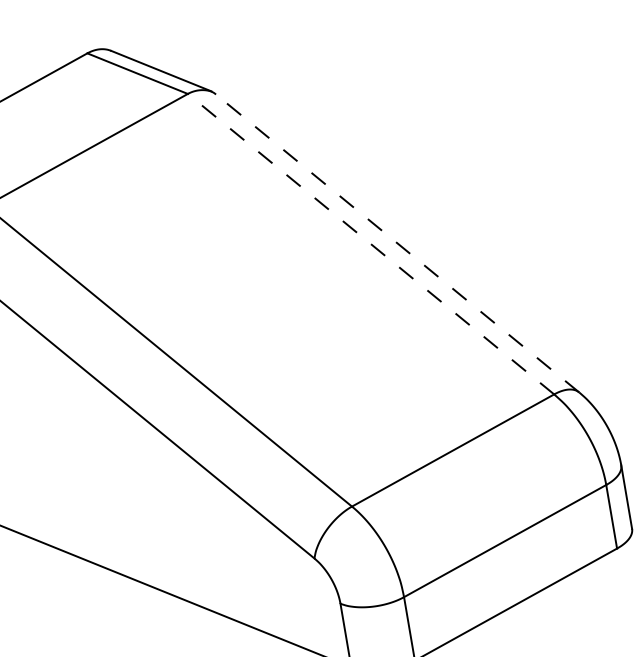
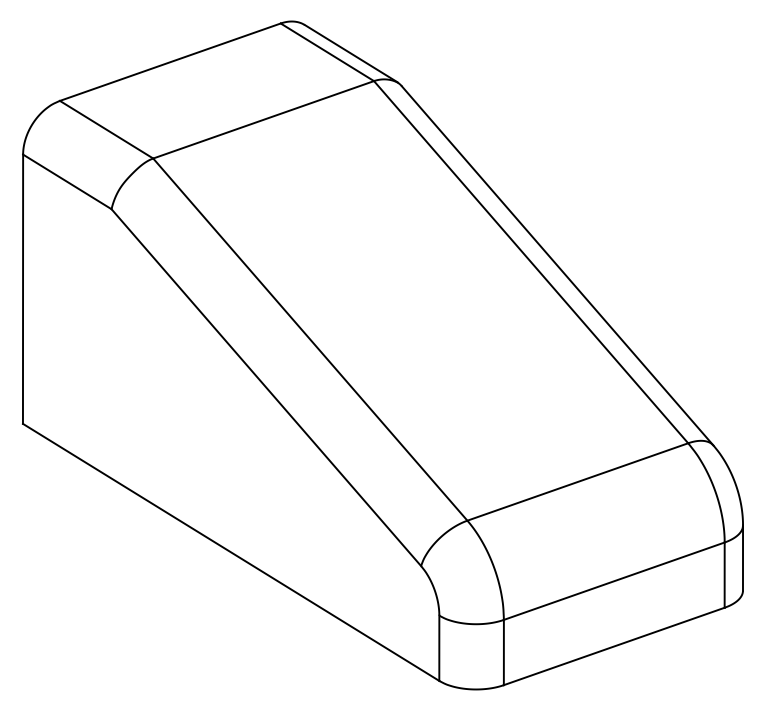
line: (397, 243) -> (557, 266), dashed -> solid
line: (371, 244) -> (531, 262), dashed -> solid

